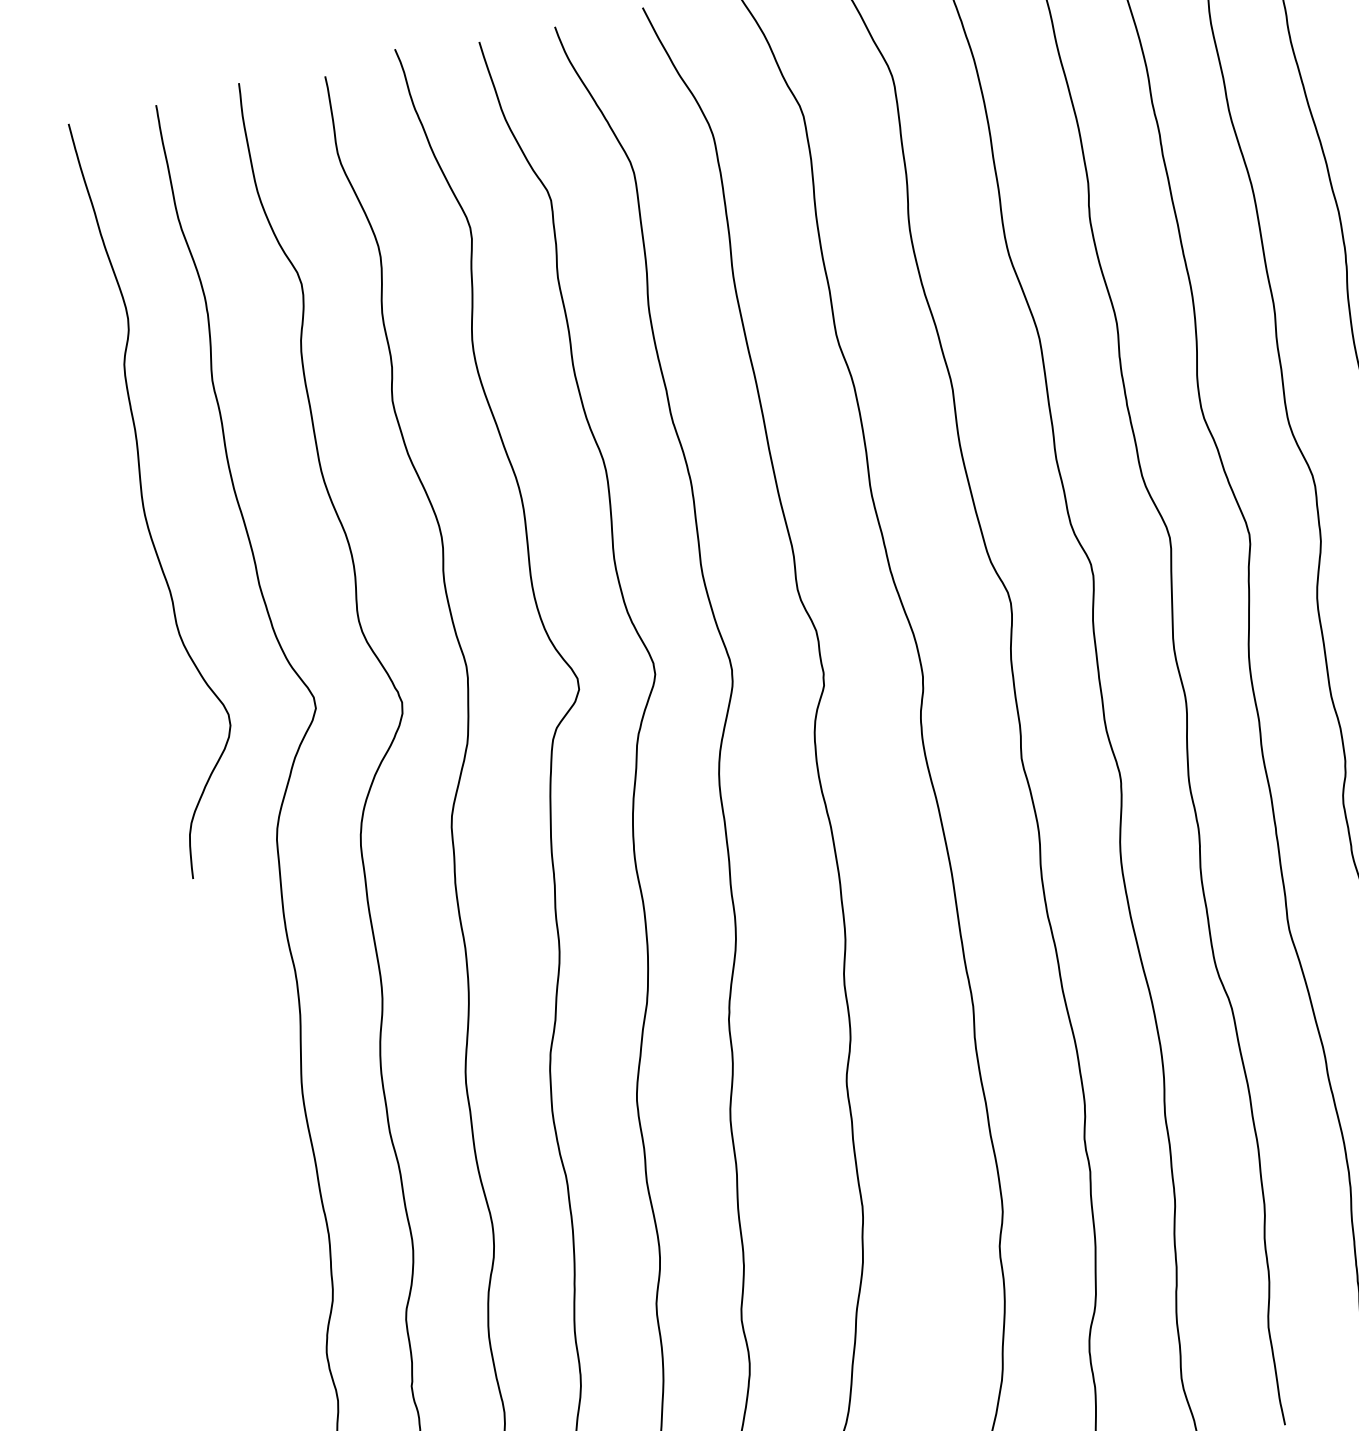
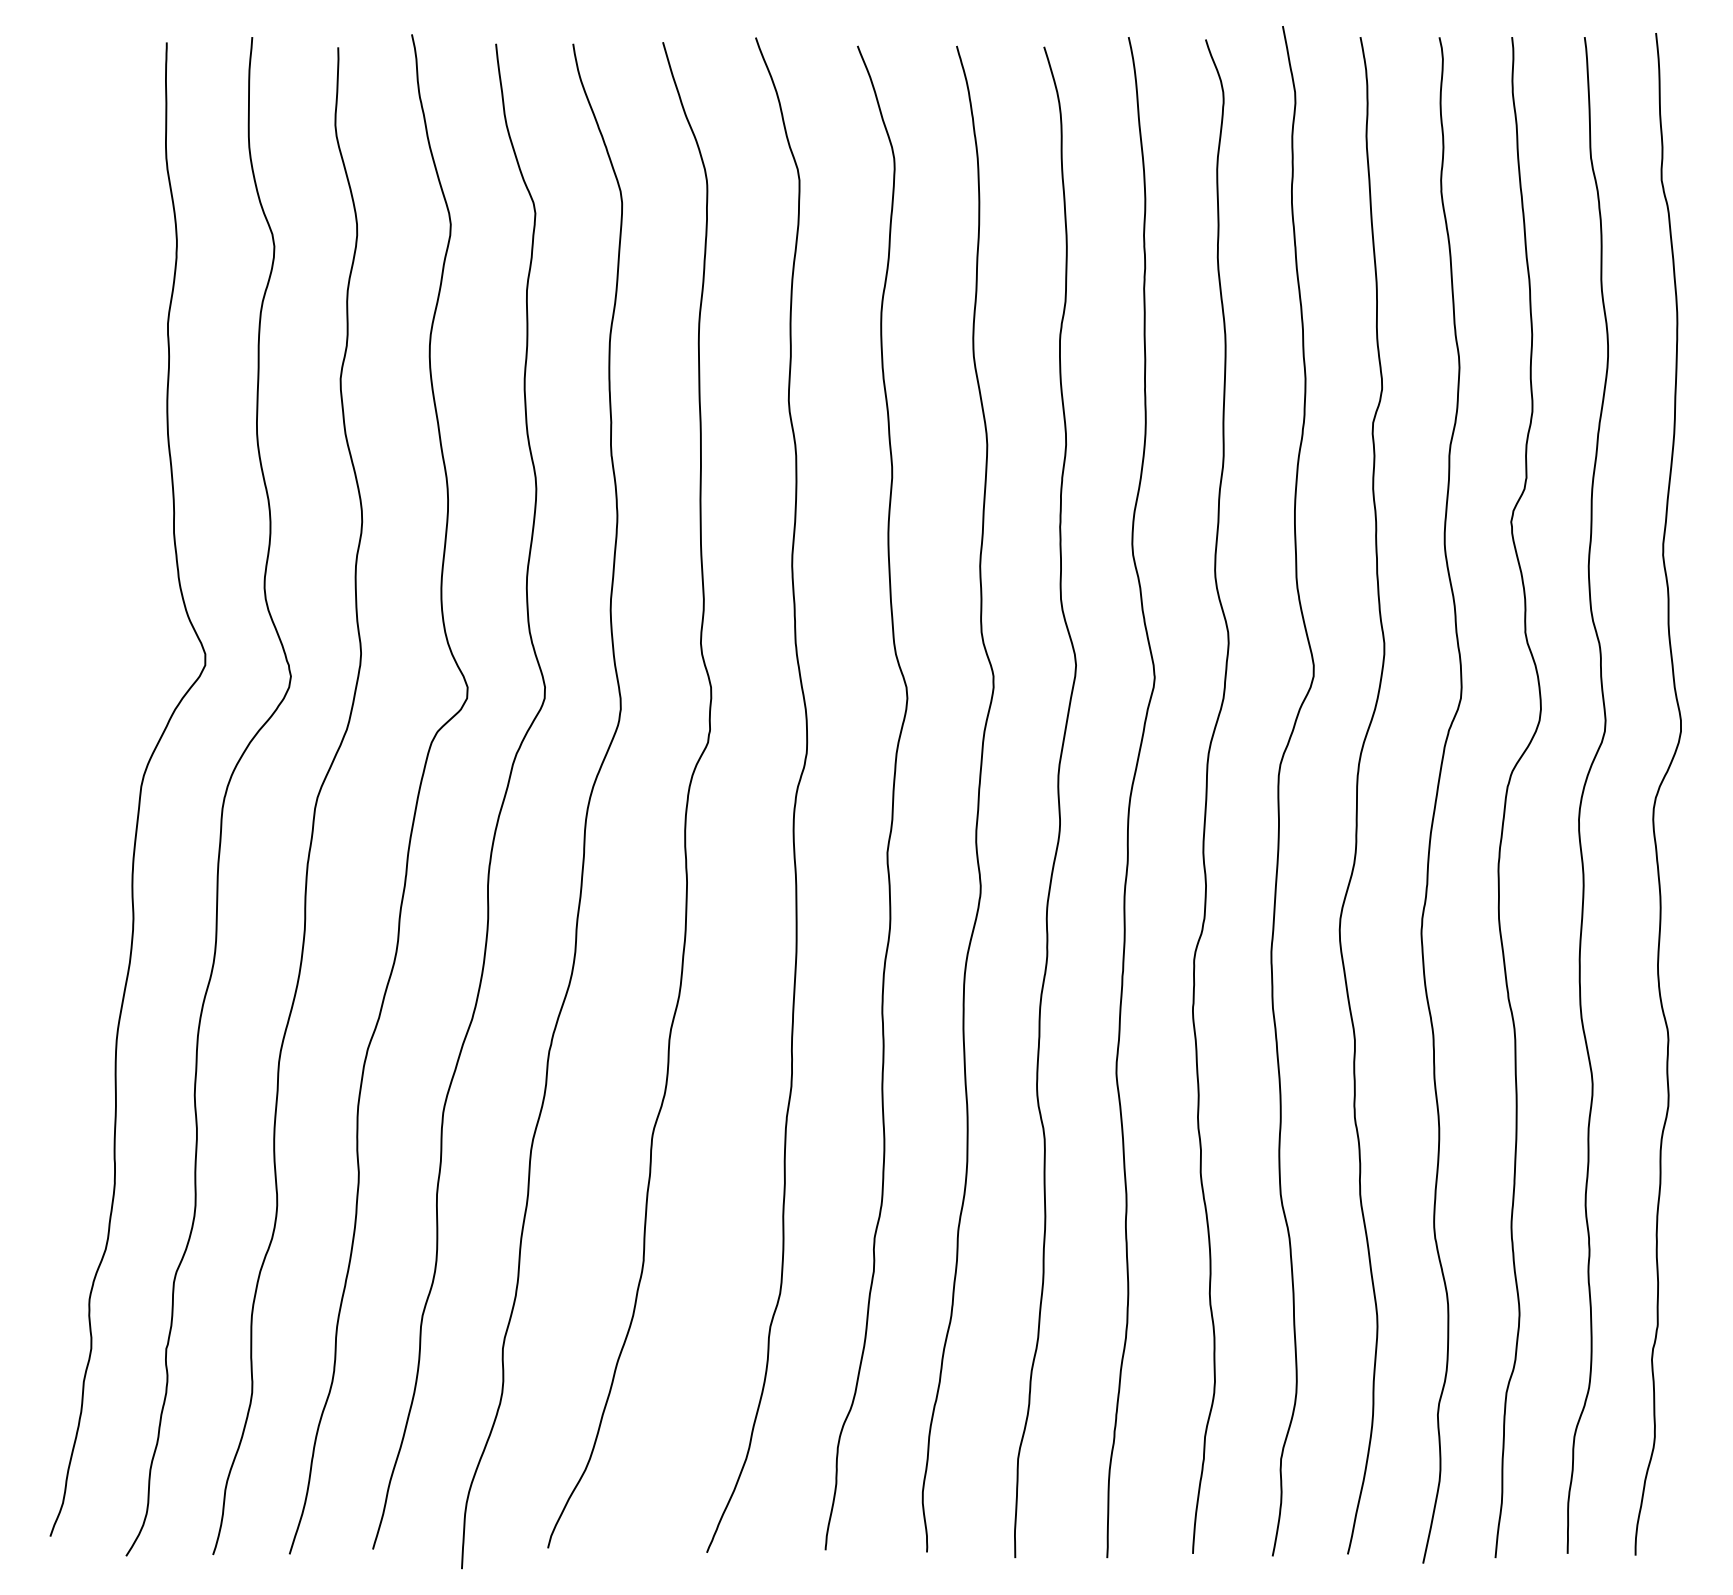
curve: (143, 495) -> (77, 422), removed

